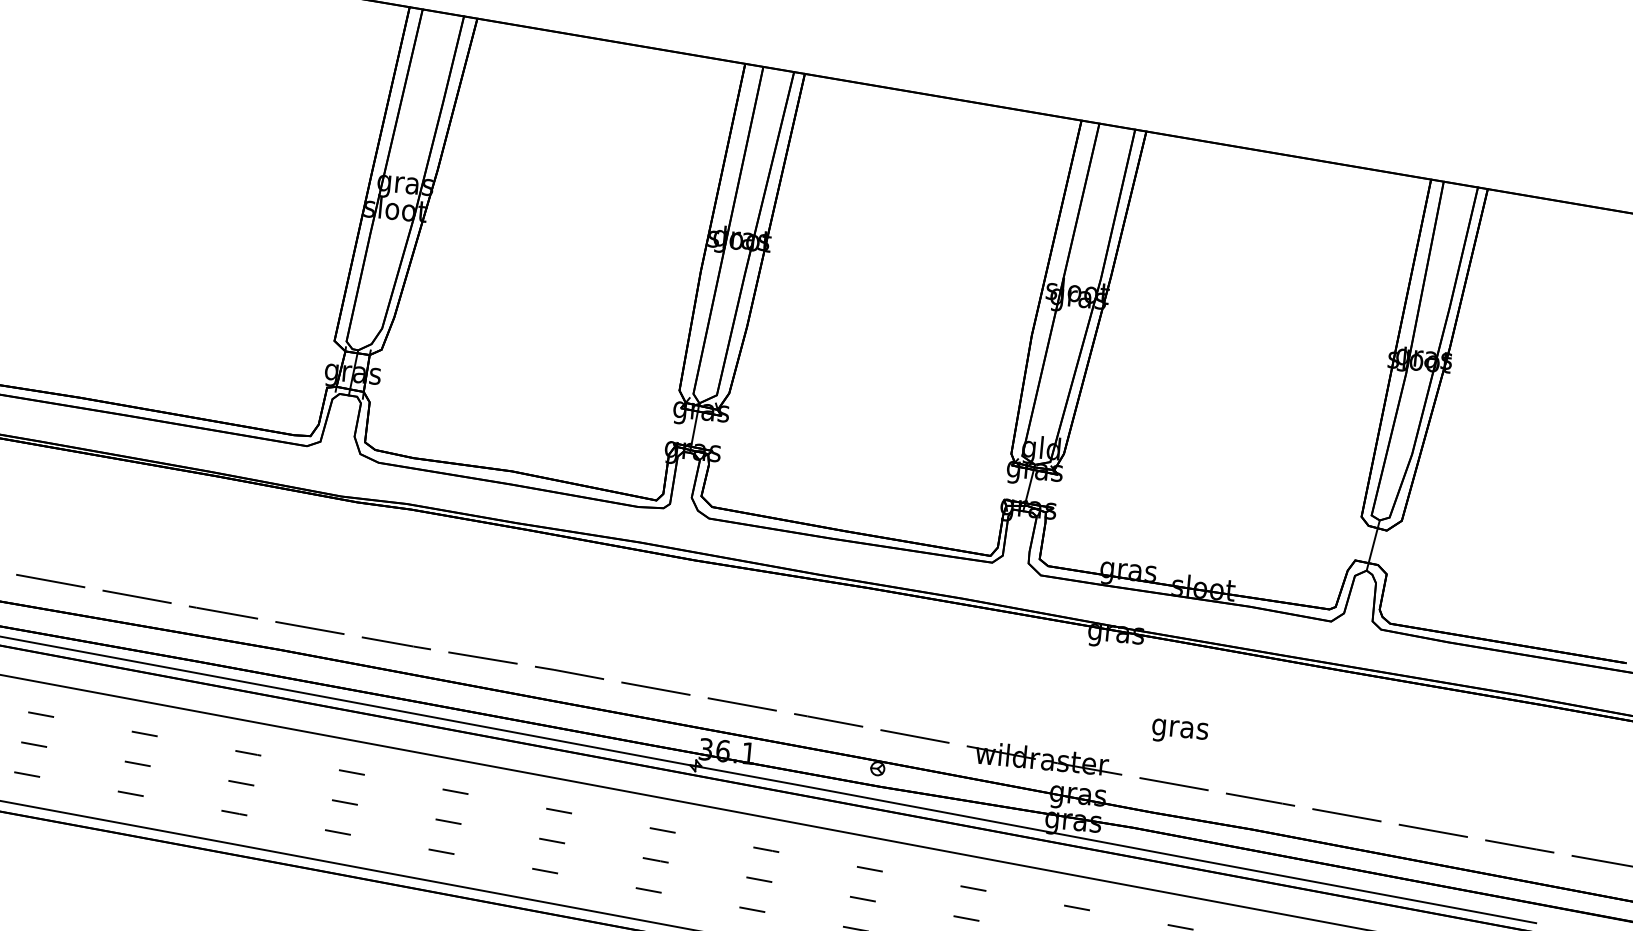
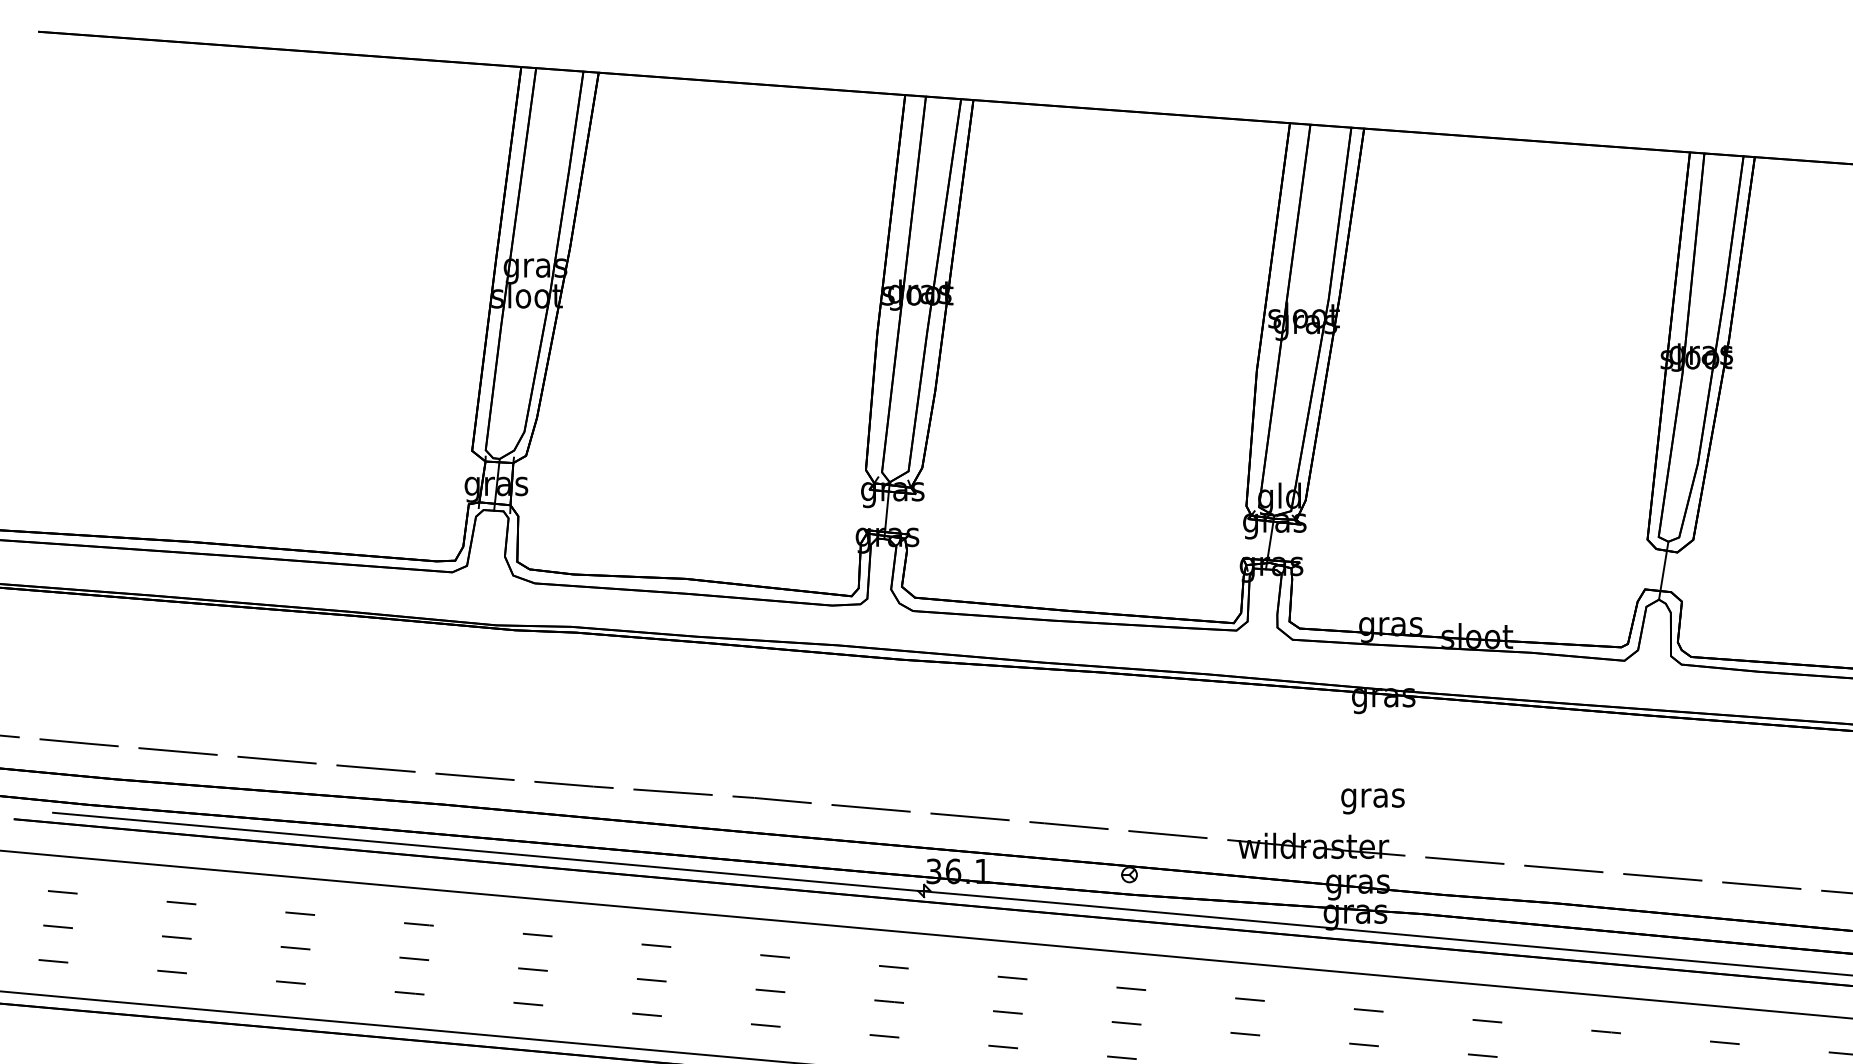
text: (1179, 732) -> (1372, 801), moved

